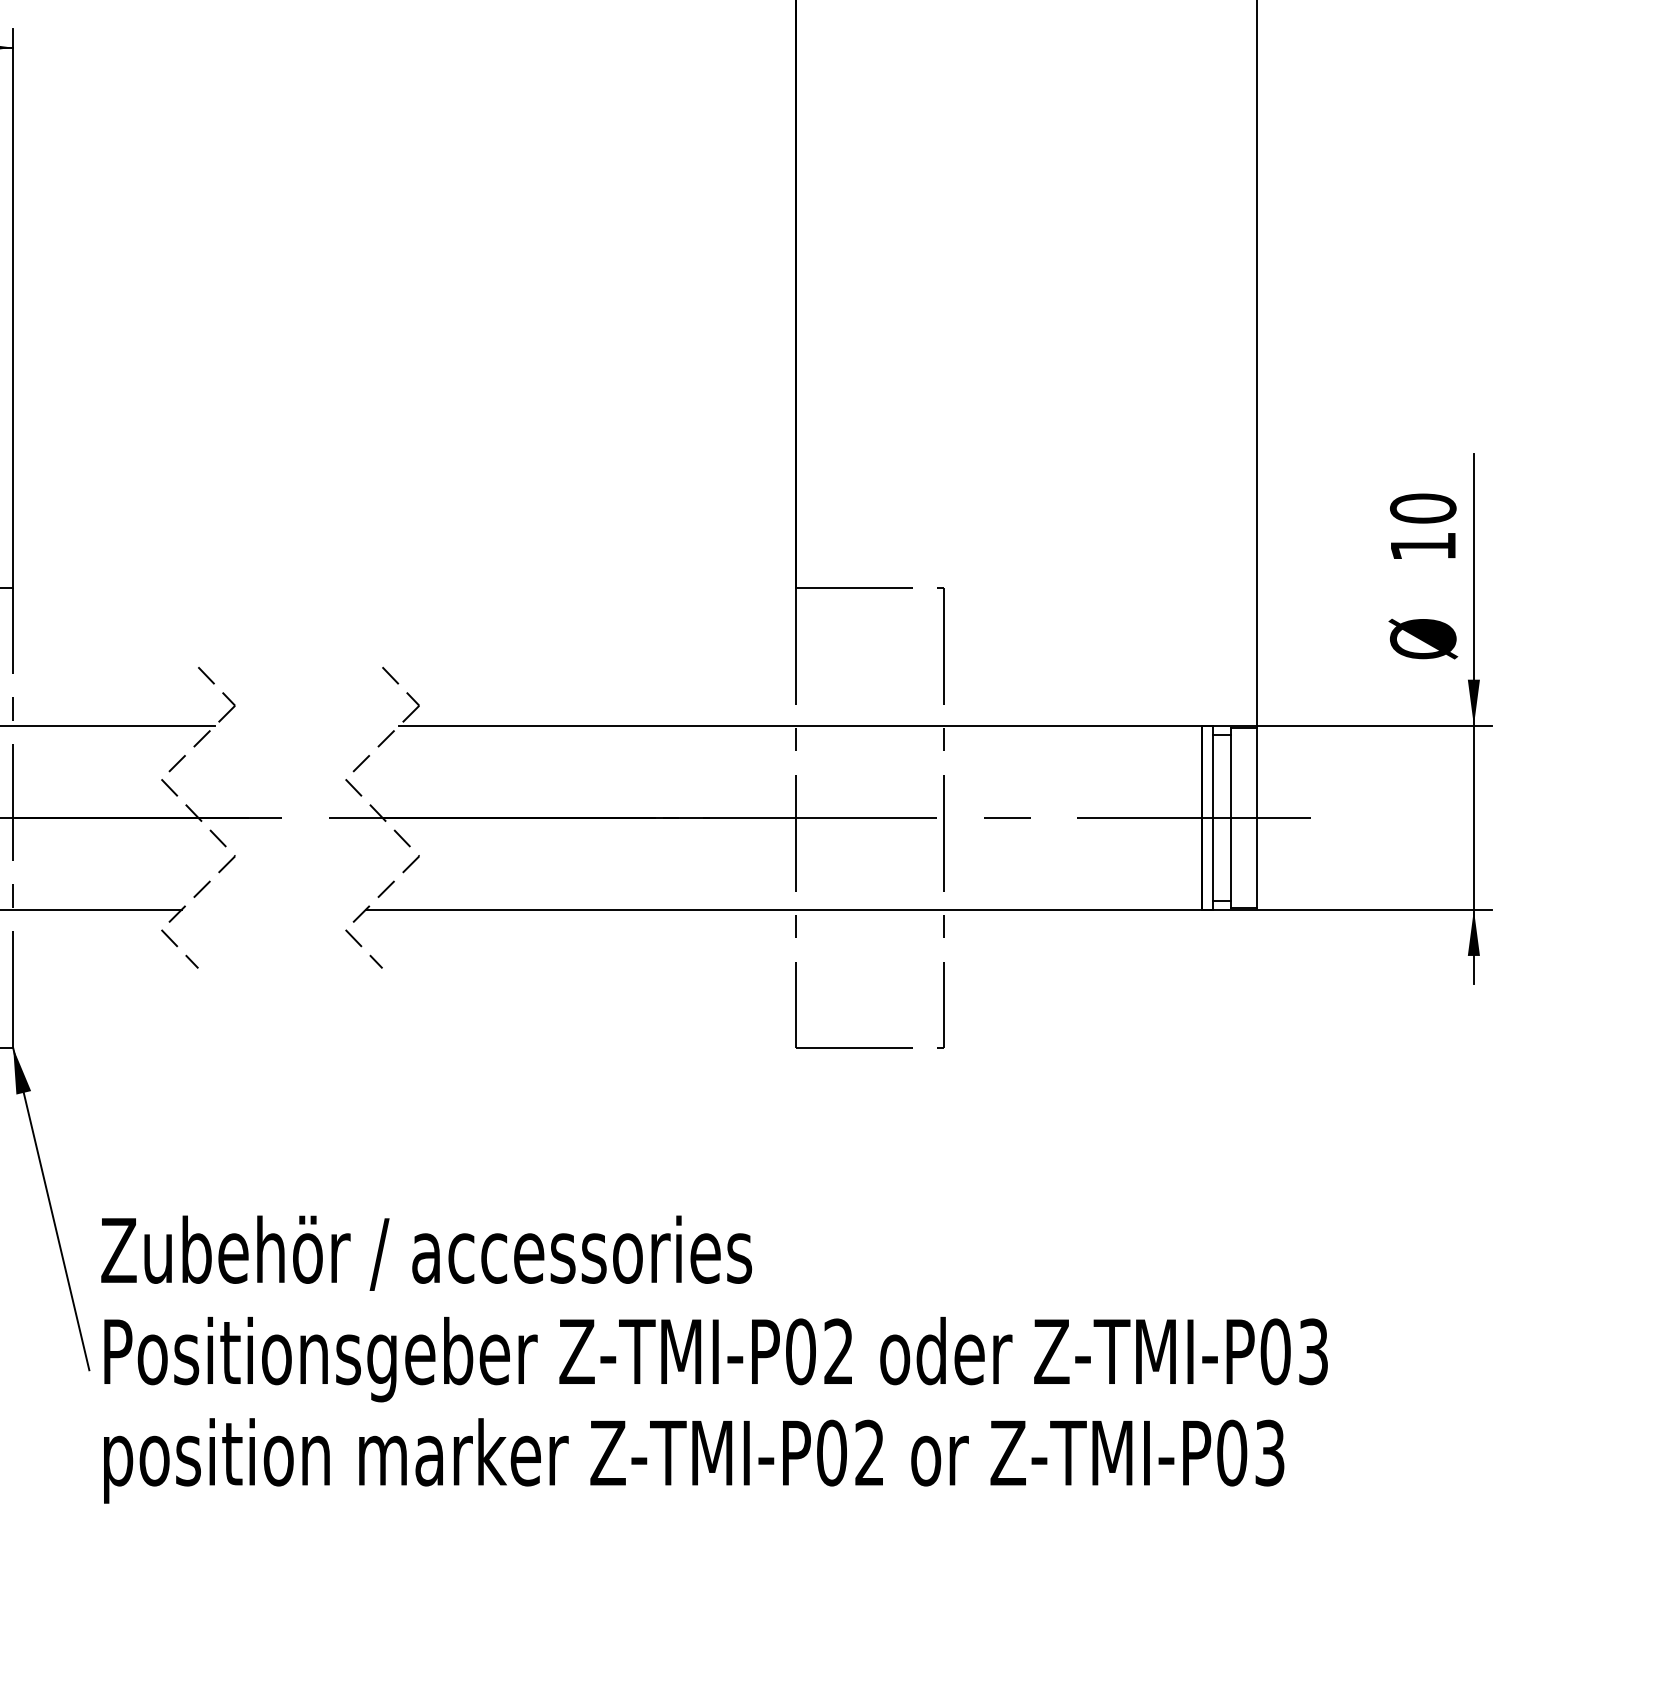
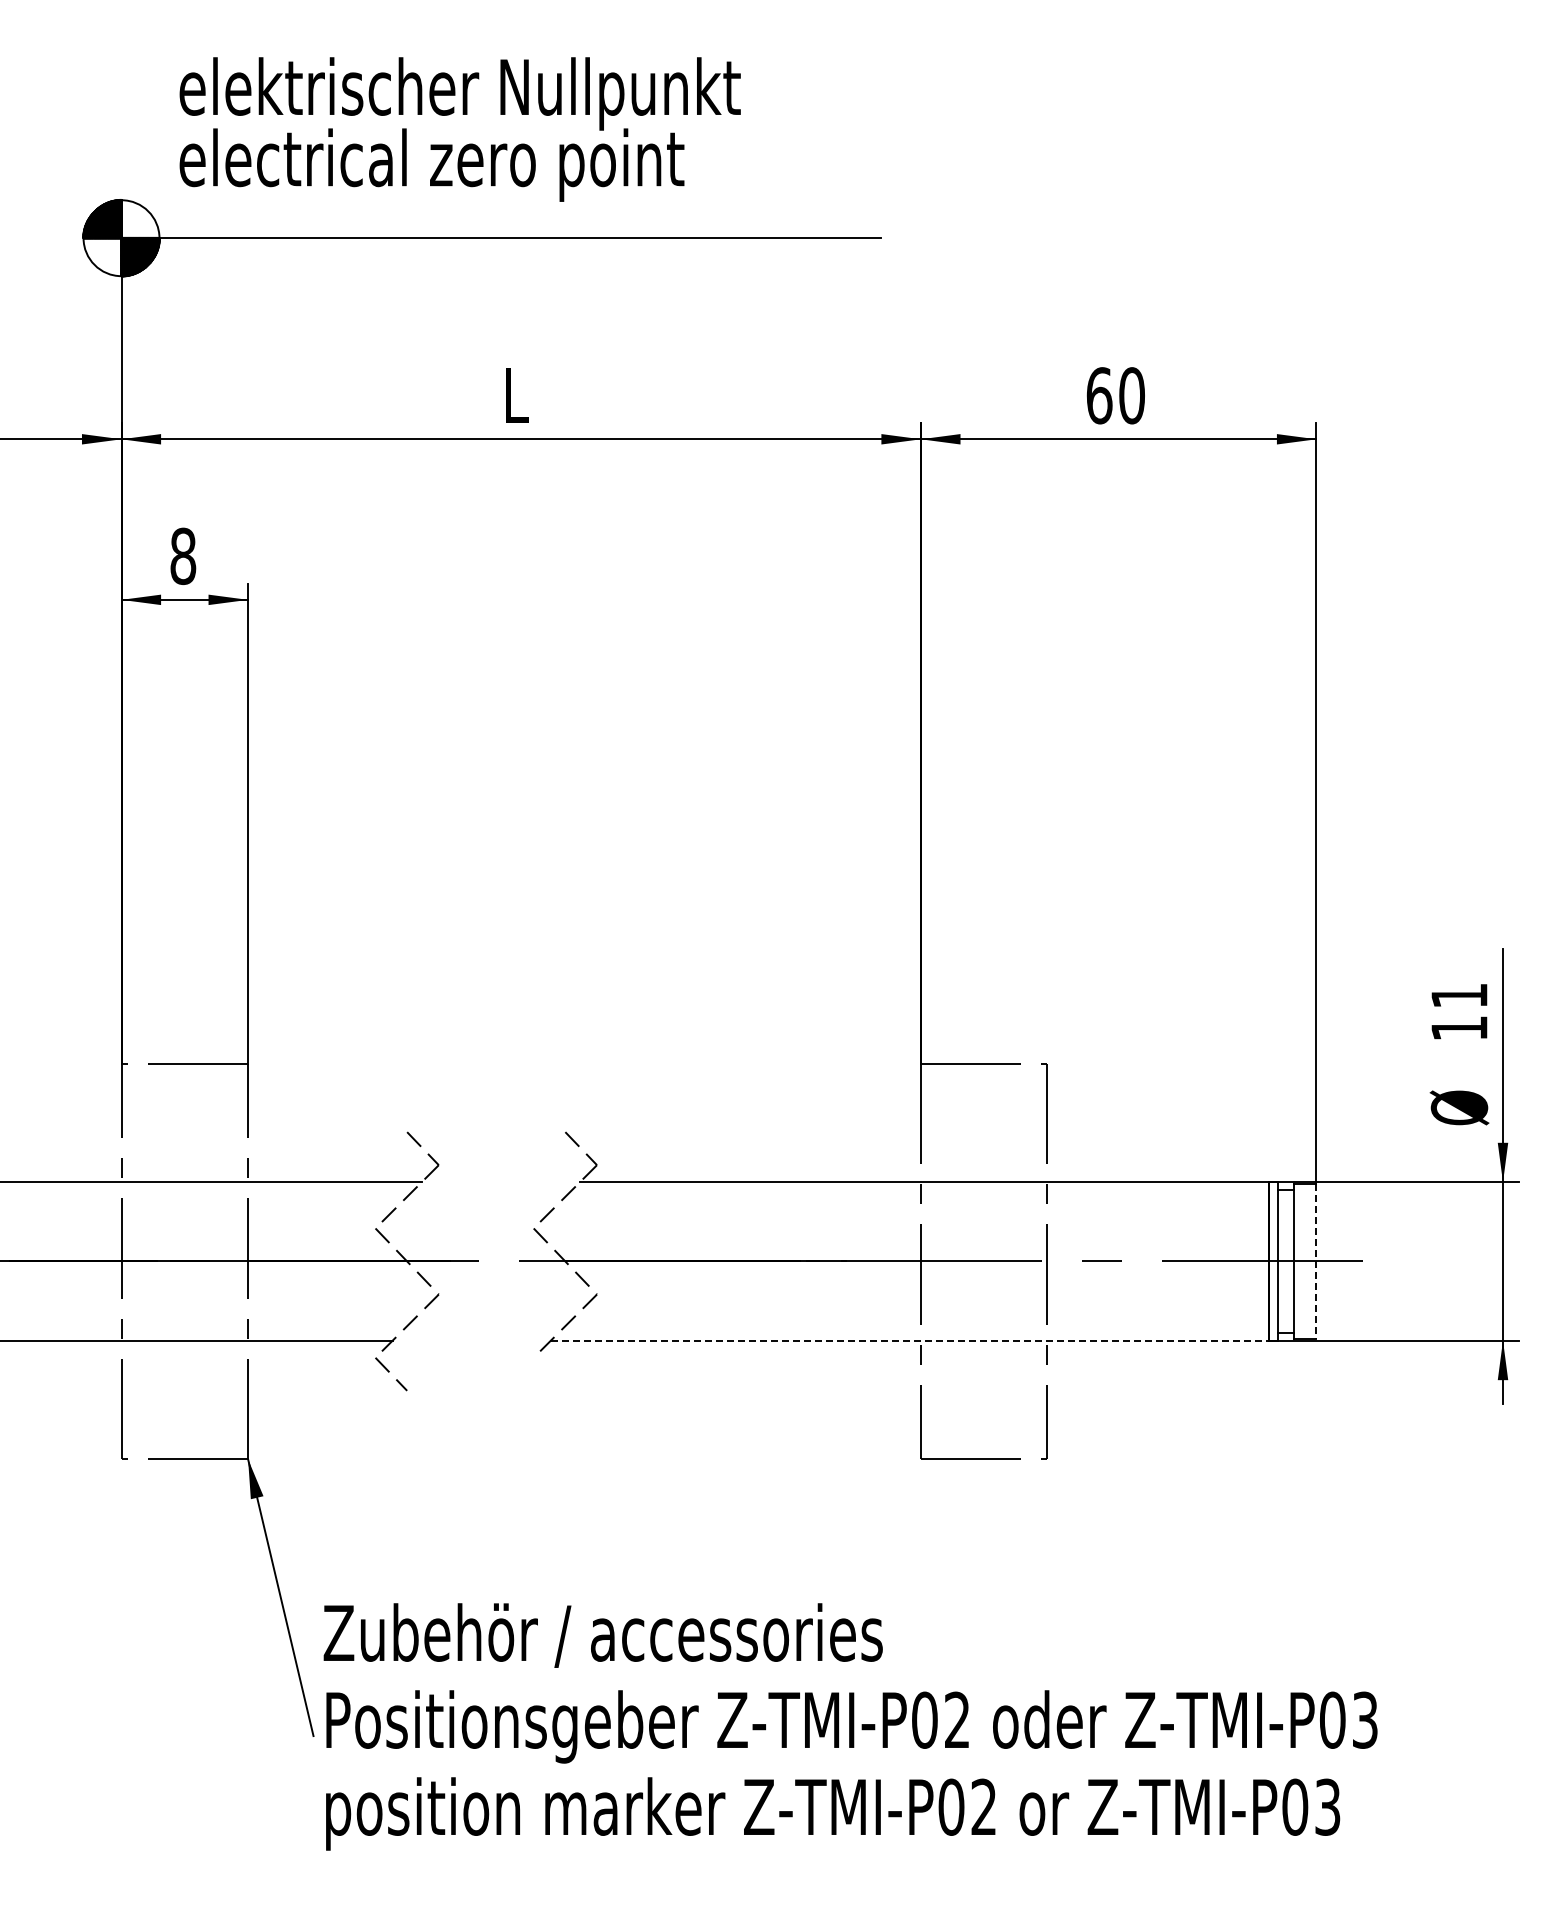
text: (1423, 508) -> (1459, 995), 10 -> 11
line: (1256, 817) -> (1316, 1261), solid -> dashed
line: (784, 909) -> (910, 1340), solid -> dashed
line: (361, 947) -> (547, 1372), removed

